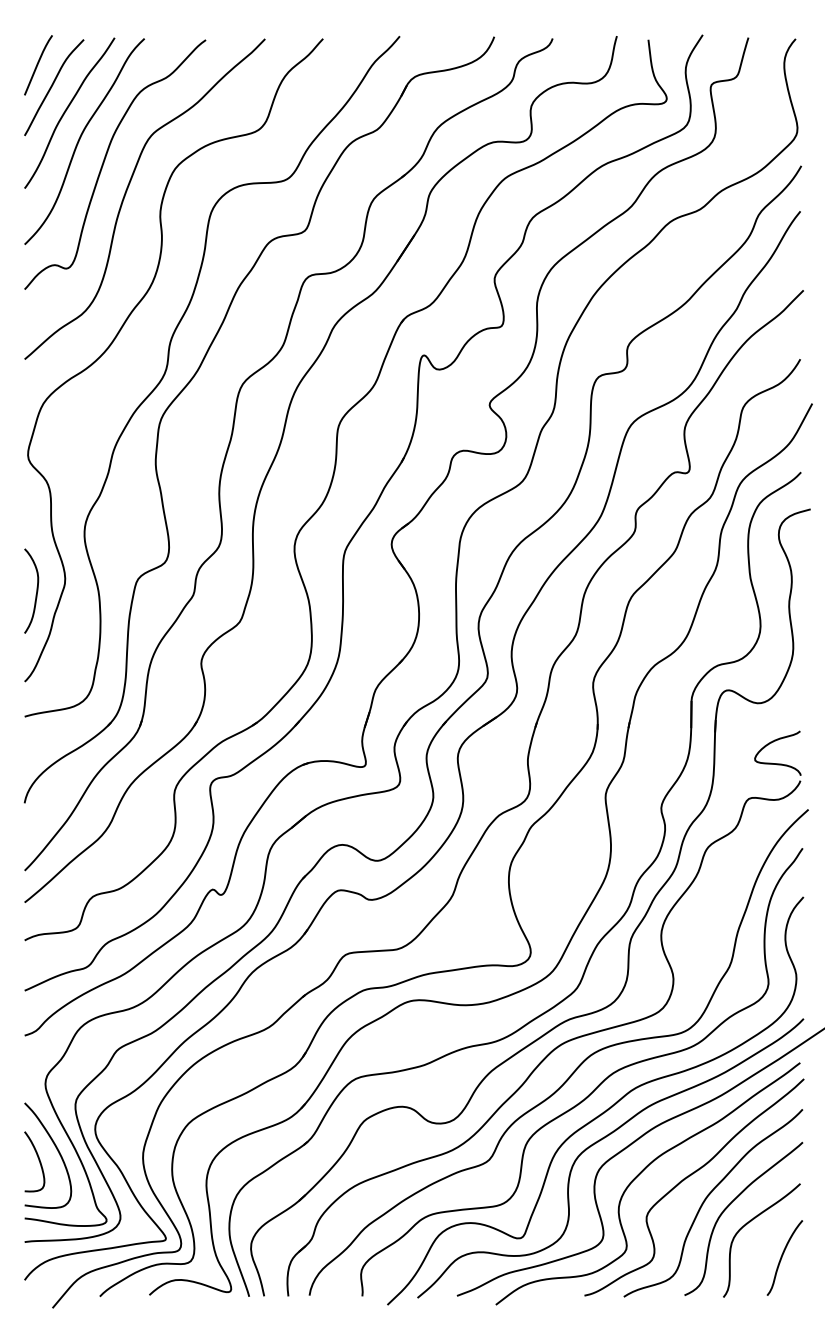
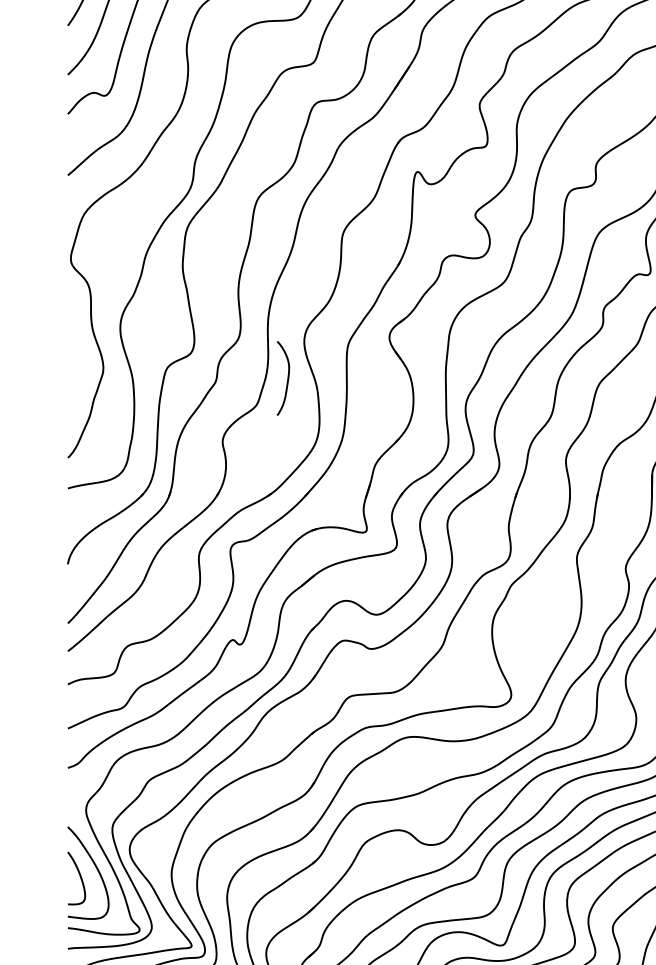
curve: (36, 590) -> (287, 377), moved

